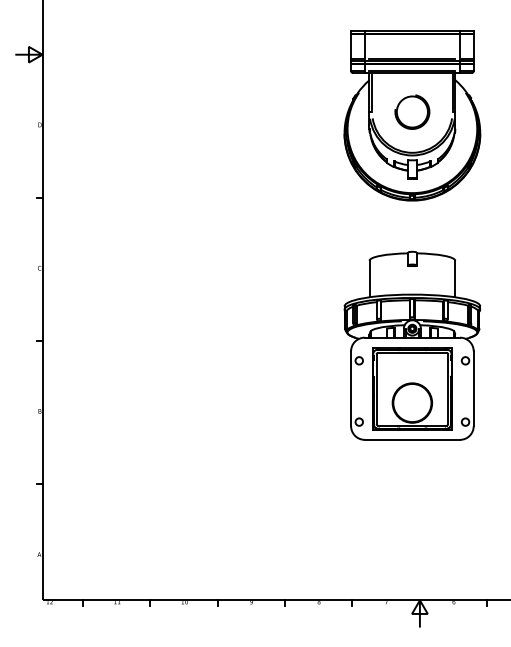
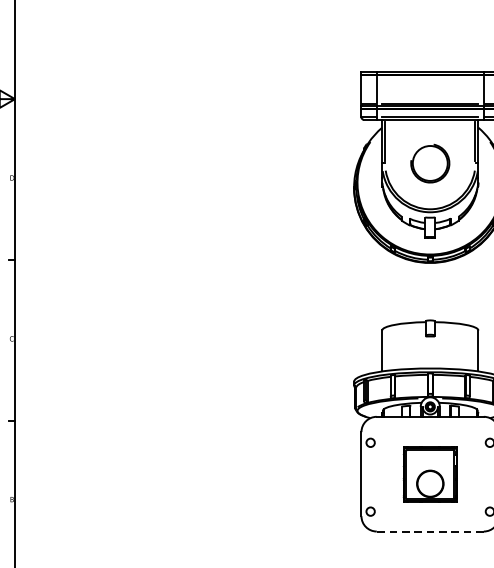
part: (412, 388) -> (430, 473), size x0.6
line: (412, 439) -> (430, 531), solid -> dashed

